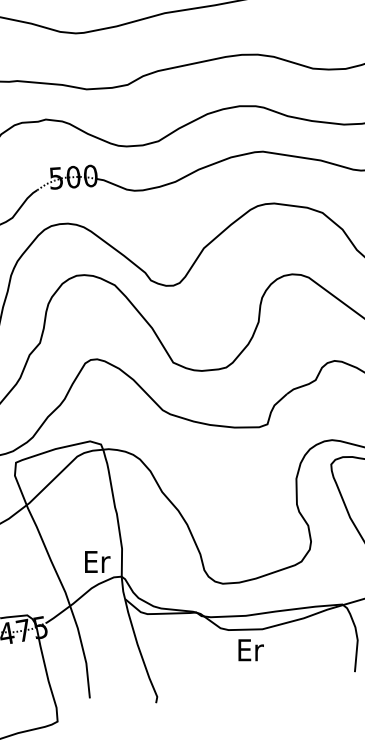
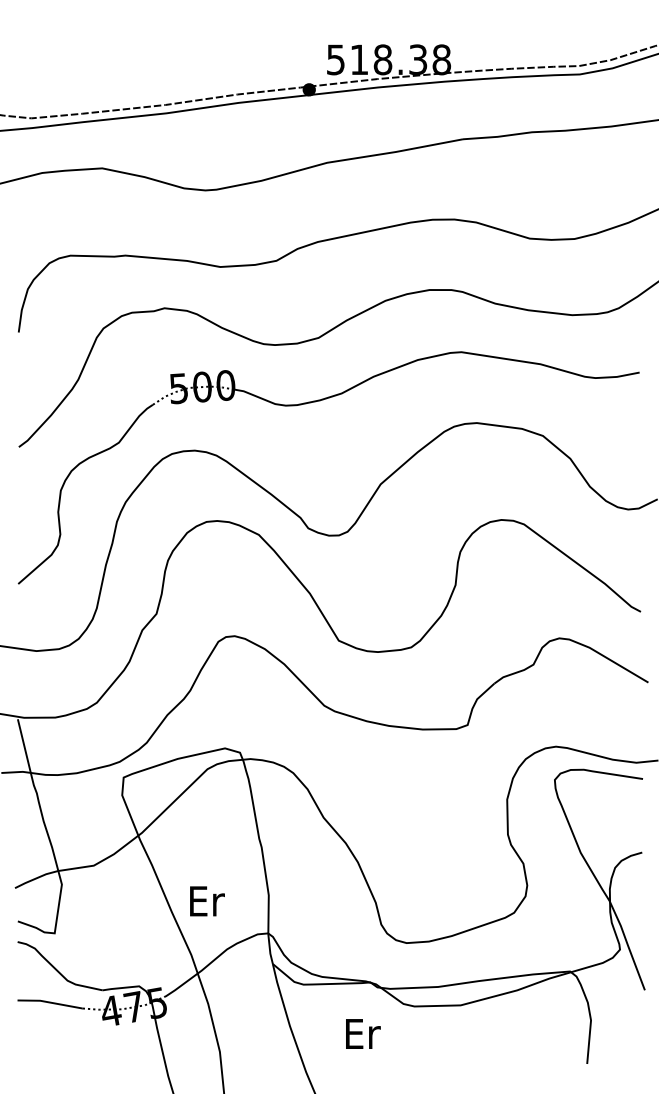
text: (97, 562) -> (207, 901), moved
text: (251, 649) -> (363, 1033), moved

